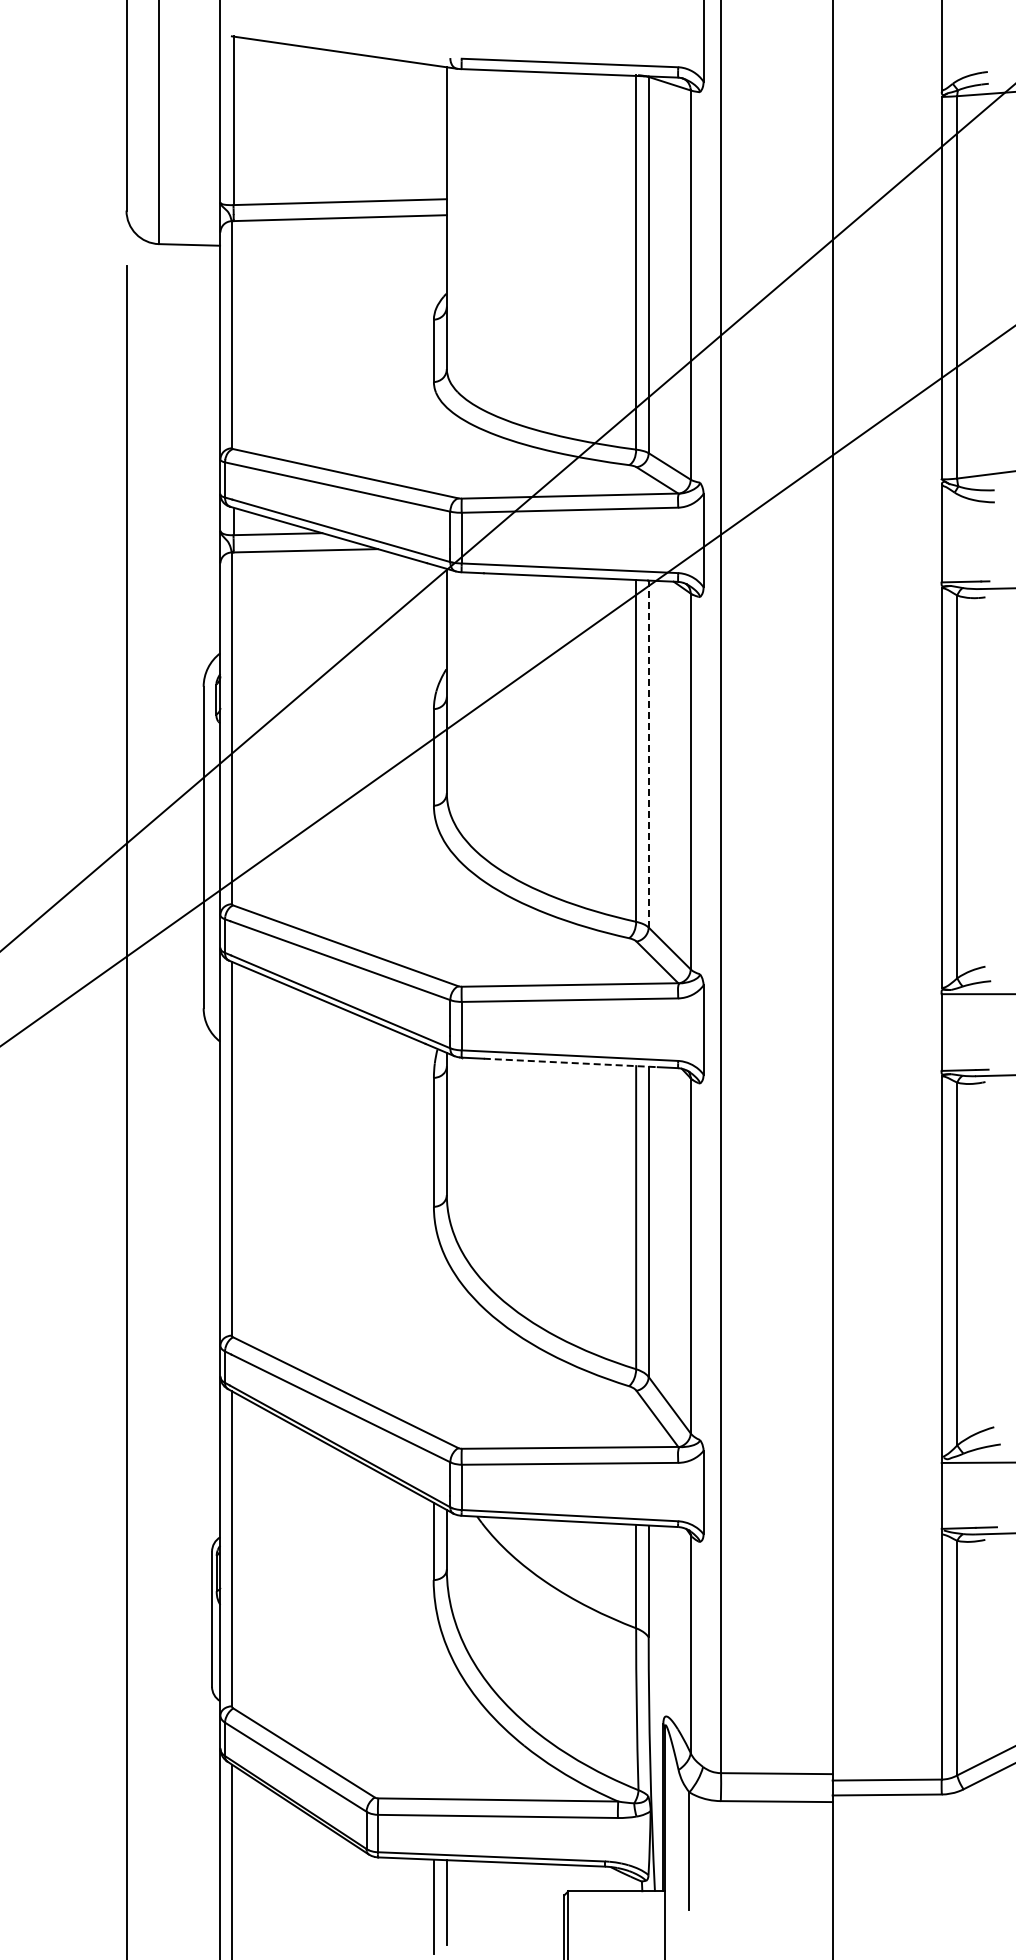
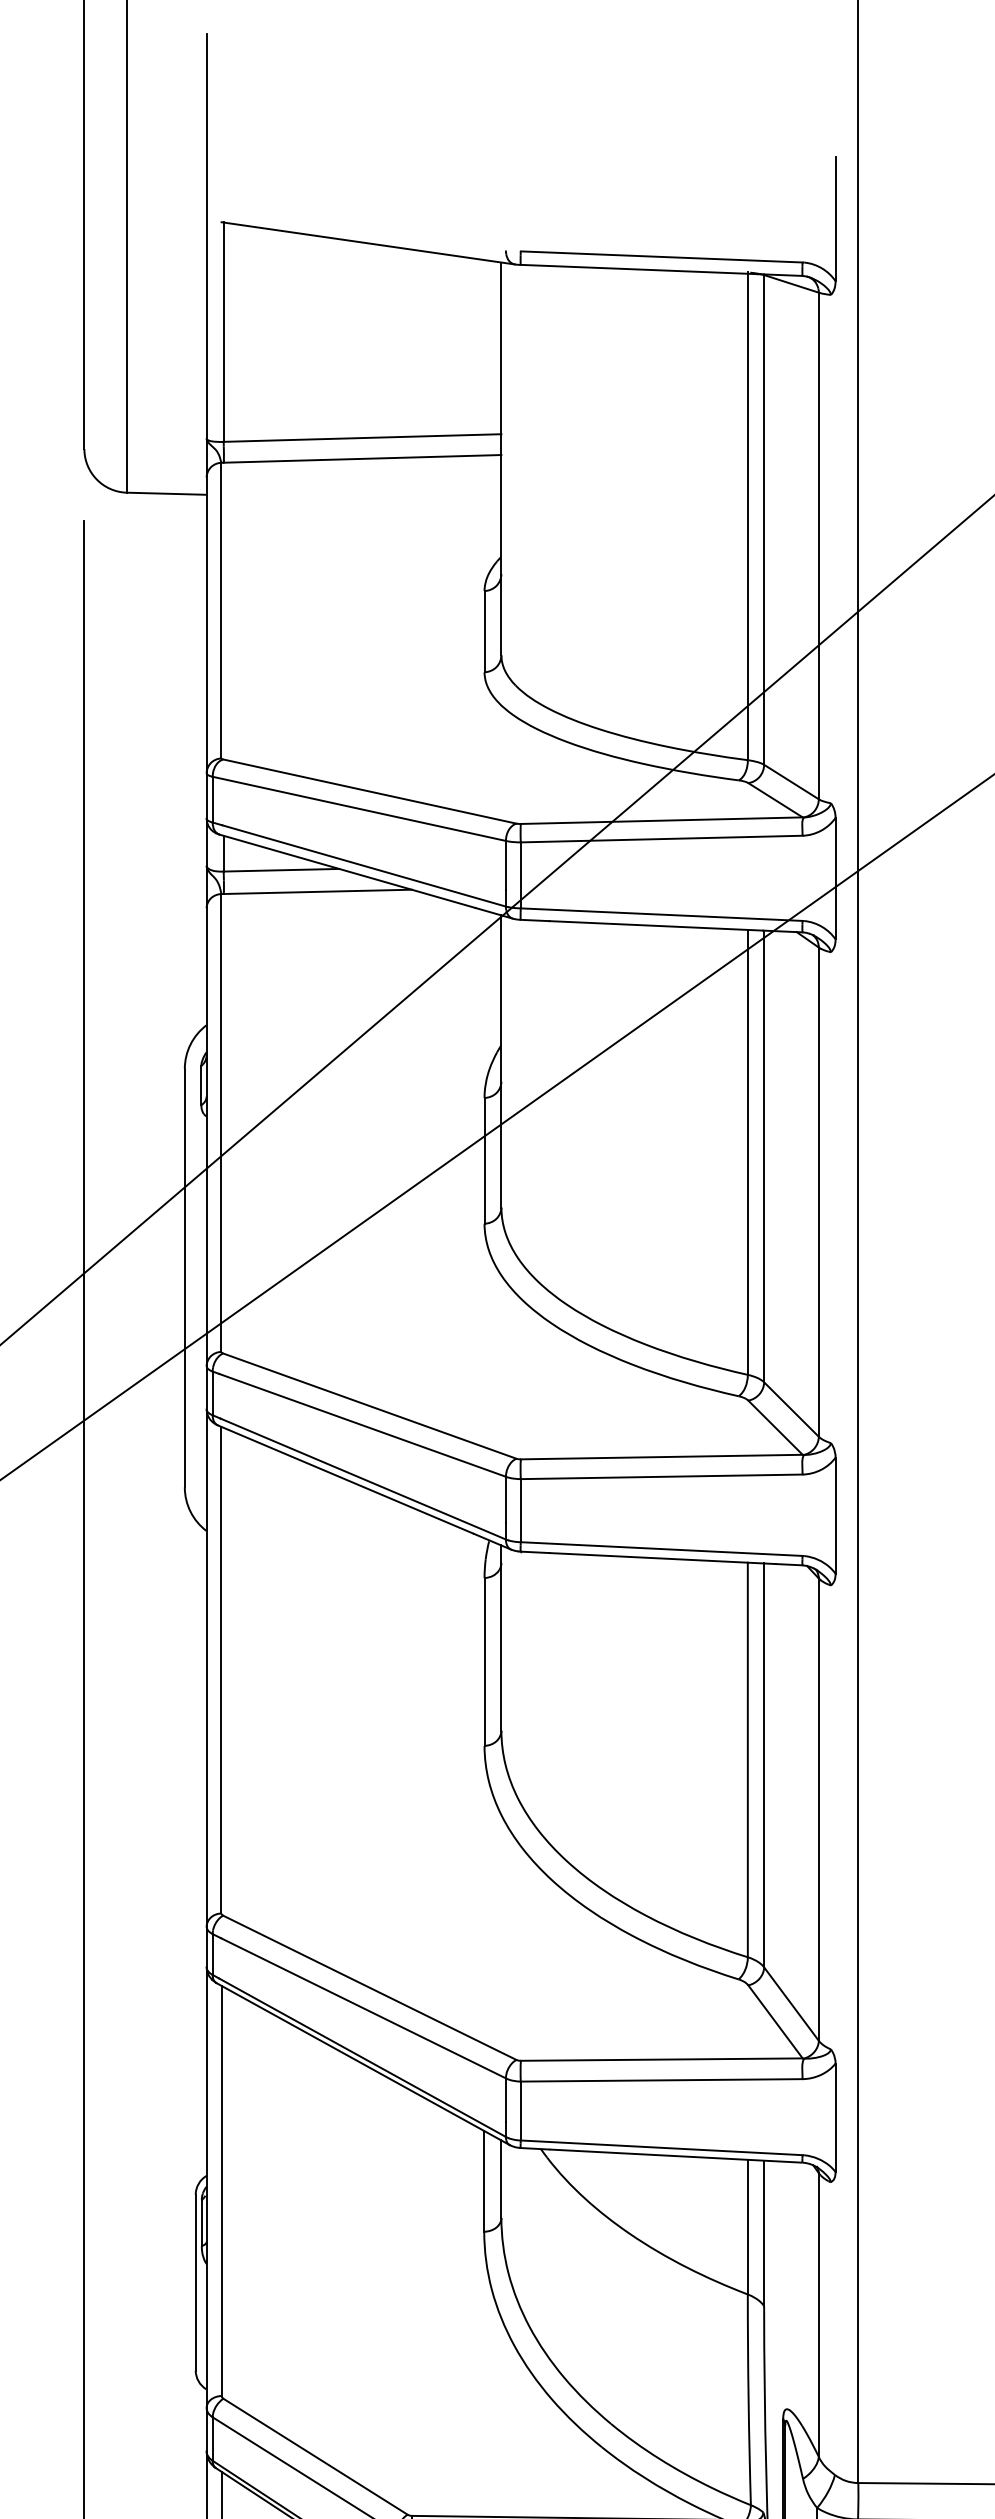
line: (648, 753) -> (763, 1155), dashed -> solid
line: (571, 1062) -> (663, 1557), dashed -> solid

